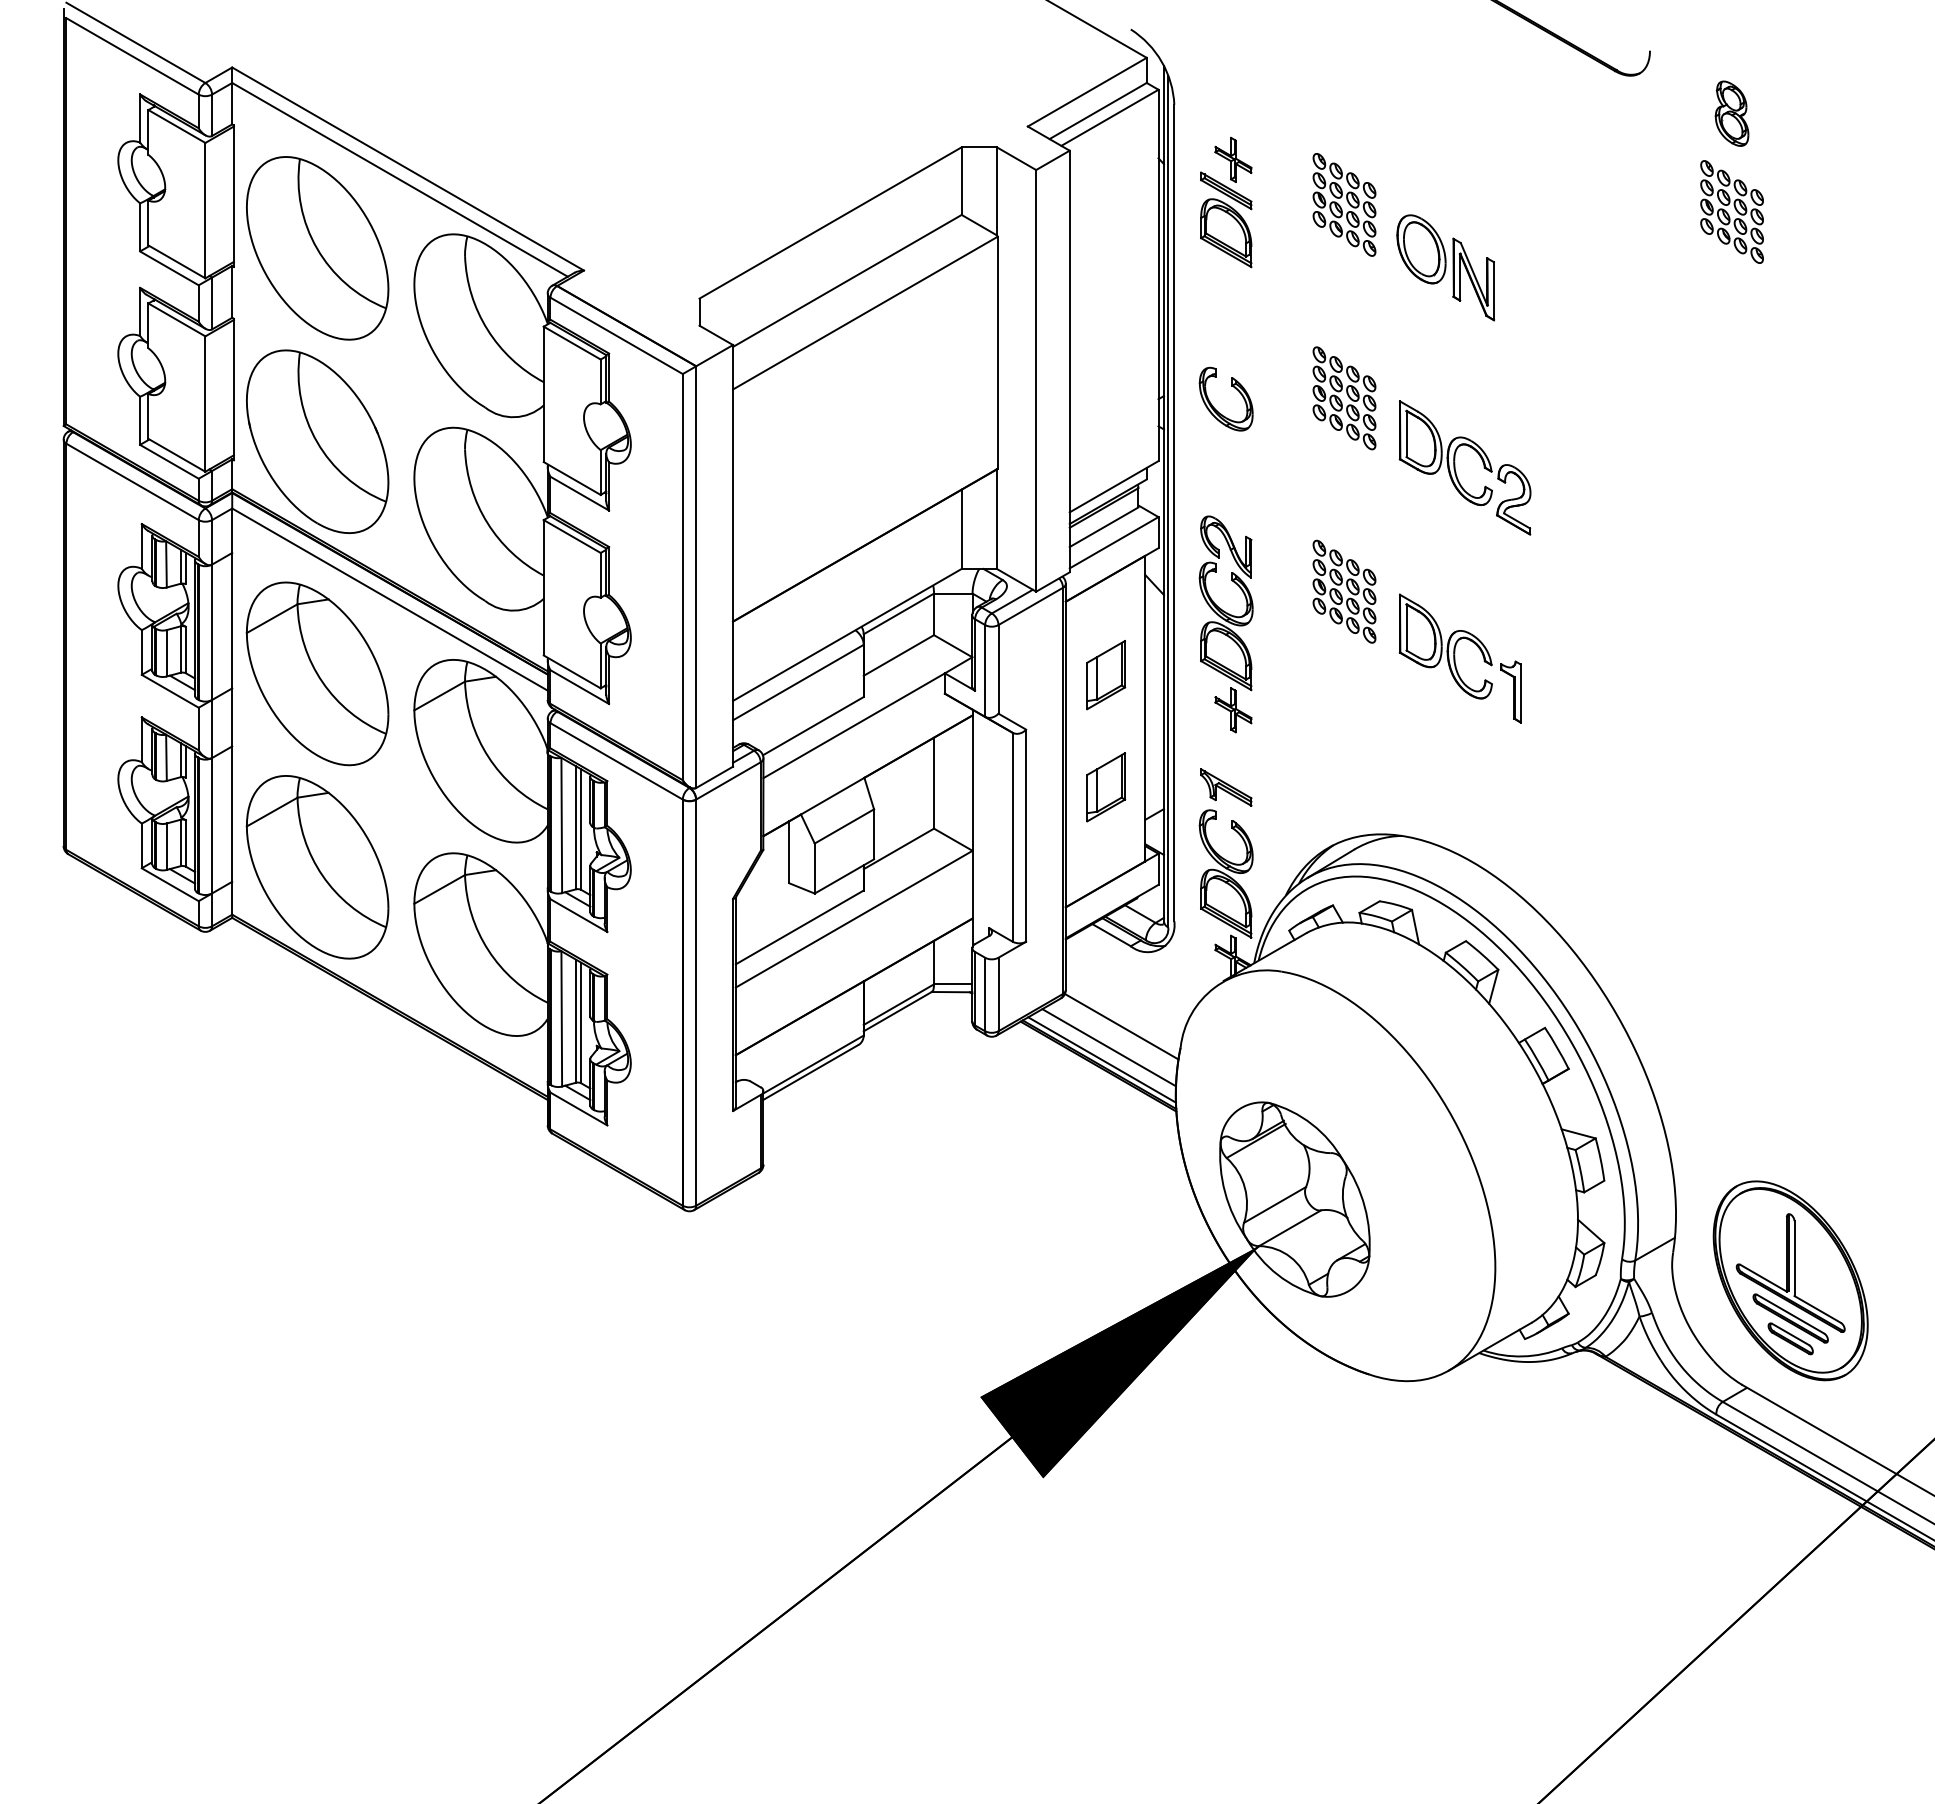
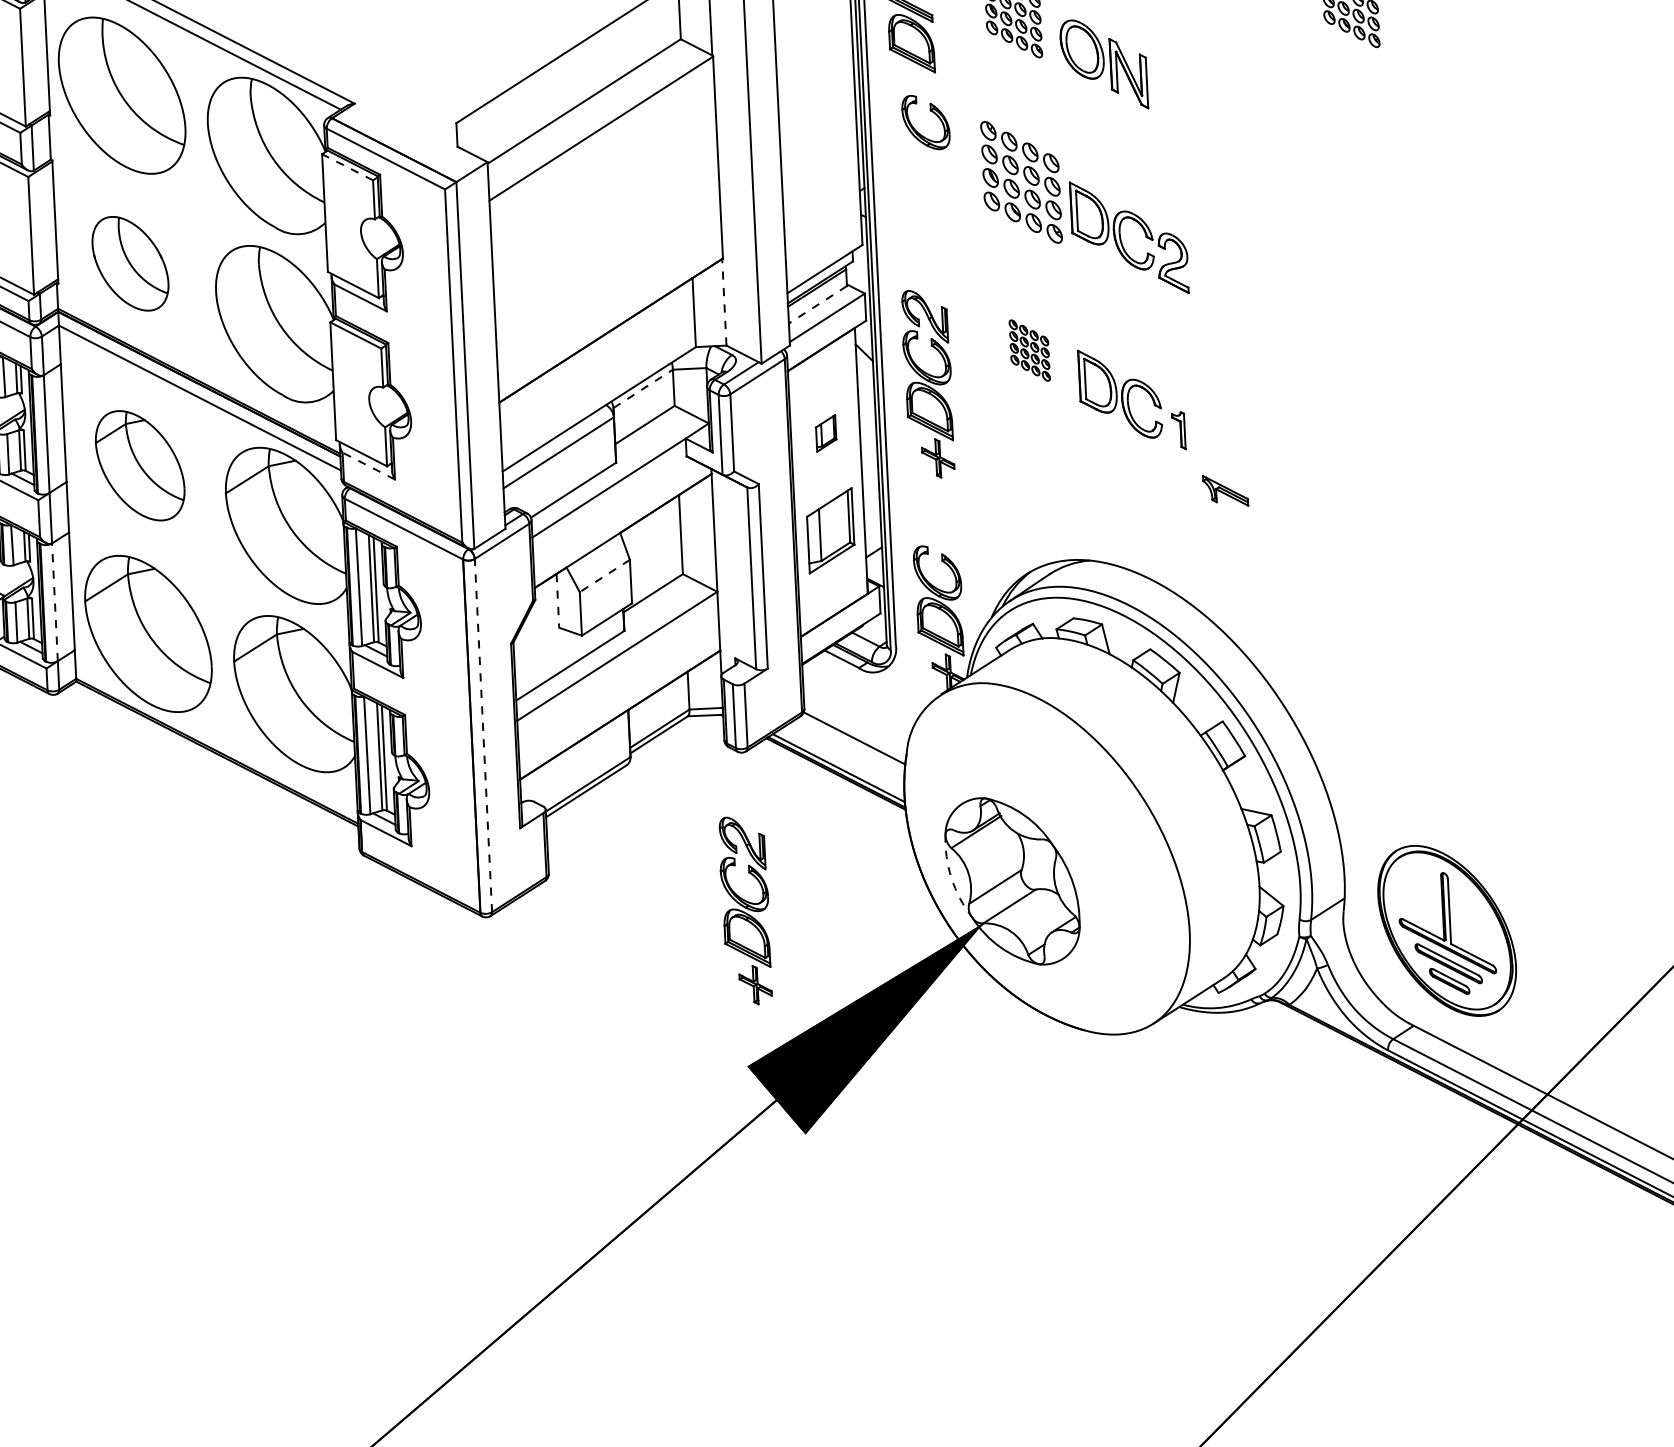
line: (572, 343) -> (347, 167), solid -> dashed
part: (1231, 386) -> (930, 111), moved
part: (1344, 398) -> (1021, 182), size x1.4
part: (317, 441) -> (130, 263), size x0.6
line: (996, 519) -> (724, 302), solid -> dashed
line: (1104, 527) -> (818, 304), solid -> dashed
part: (1344, 591) -> (1029, 350), size x0.7
line: (898, 613) -> (642, 388), solid -> dashed
part: (317, 673) -> (140, 465), size x0.7
part: (1106, 675) -> (826, 433), size x0.6
line: (579, 687) -> (368, 466), solid -> dashed
part: (1510, 691) -> (1178, 430), size x0.7
part: (1106, 787) -> (831, 531), size x1.4
part: (1226, 787) -> (1225, 490), moved
line: (212, 825) -> (55, 602), solid -> dashed
line: (843, 826) -> (604, 576), solid -> dashed
line: (789, 852) -> (558, 601), solid -> dashed
line: (696, 1002) -> (483, 735), solid -> dashed
line: (1109, 1047) -> (844, 757), removed
arc: (1225, 1192) -> (951, 878), solid -> dashed
part: (986, 1218) -> (745, 910), added

